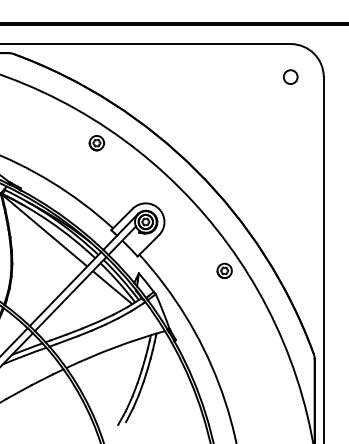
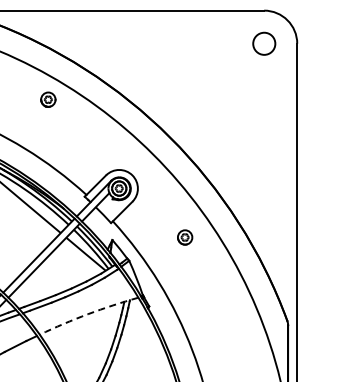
circle: (290, 76) -> (263, 43), size x1.6
part: (96, 143) -> (47, 100), moved
part: (224, 270) -> (184, 237), moved
arc: (114, 347) -> (87, 314), solid -> dashed

